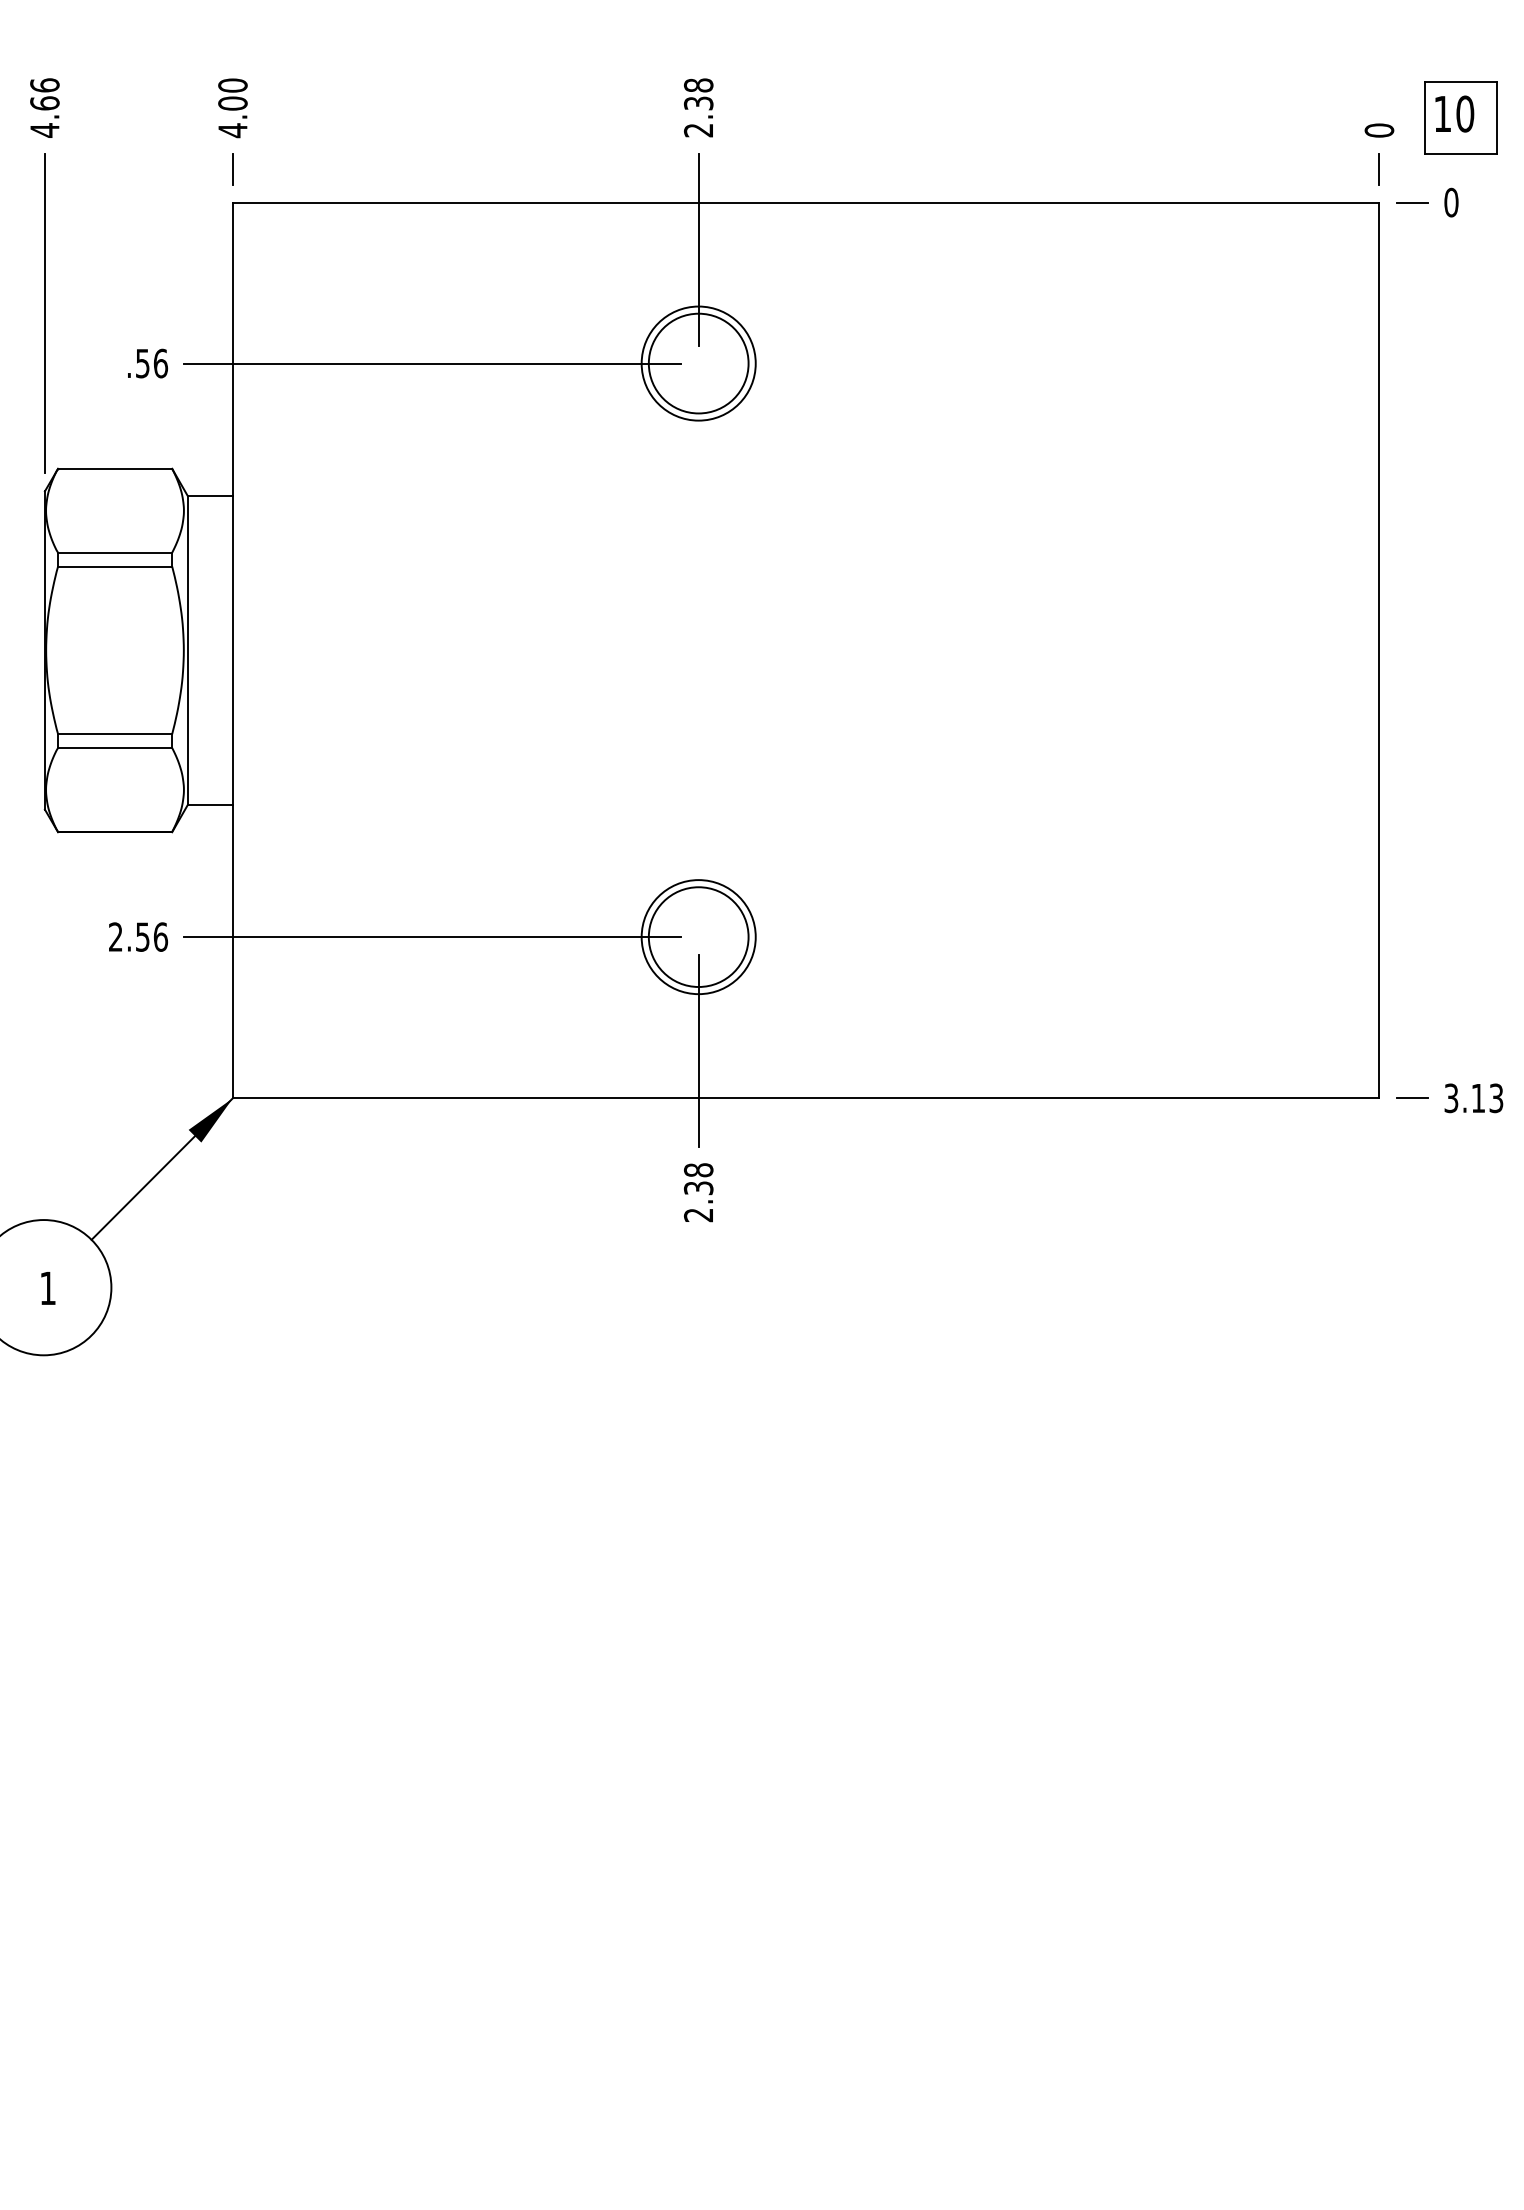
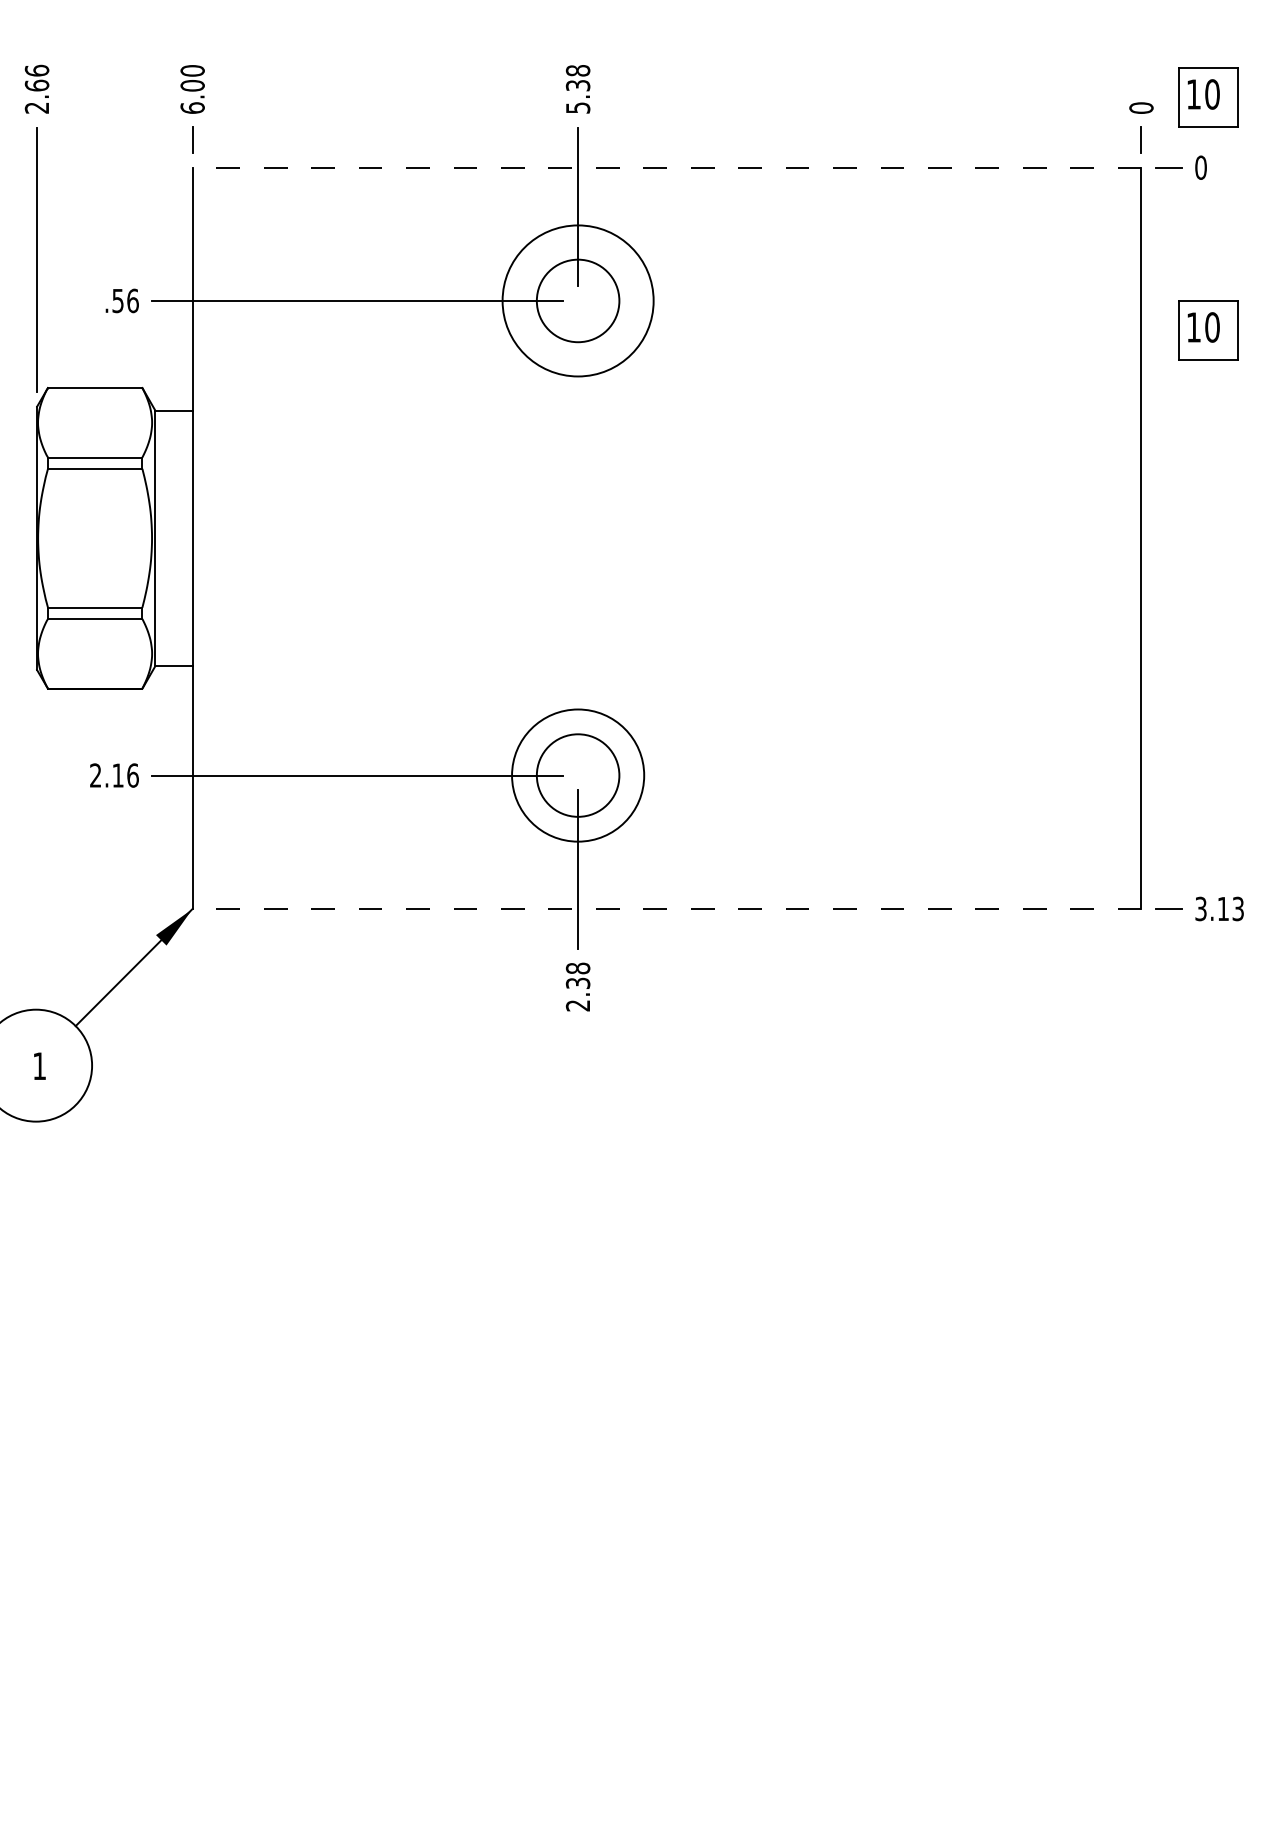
text: (44, 129) -> (36, 107), 4.66 -> 2.66
text: (697, 129) -> (577, 107), 2.38 -> 5.38
text: (232, 131) -> (192, 108), 4.00 -> 6.00
line: (805, 202) -> (666, 167), solid -> dashed
circle: (697, 363) -> (577, 300), size x1.6
part: (1460, 399) -> (1208, 330), added
text: (142, 937) -> (117, 775), 2.56 -> 2.16
circle: (697, 937) -> (577, 775), size x1.4
line: (805, 1097) -> (666, 908), solid -> dashed

